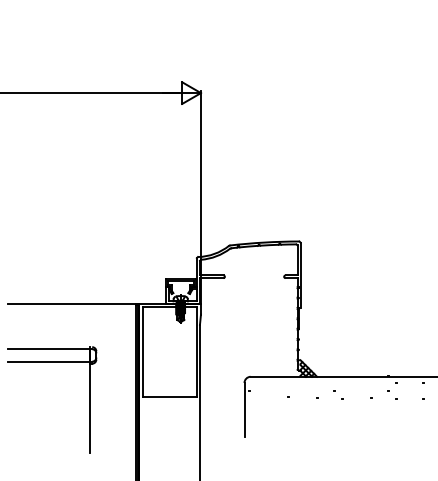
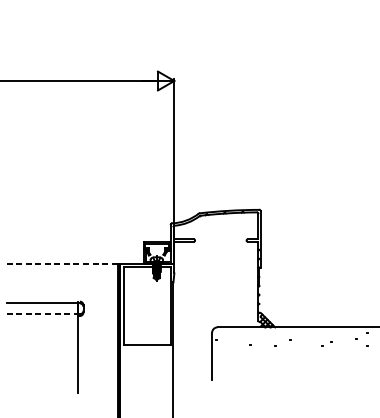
line: (71, 304) -> (61, 264), solid -> dashed
line: (49, 361) -> (42, 314), solid -> dashed

